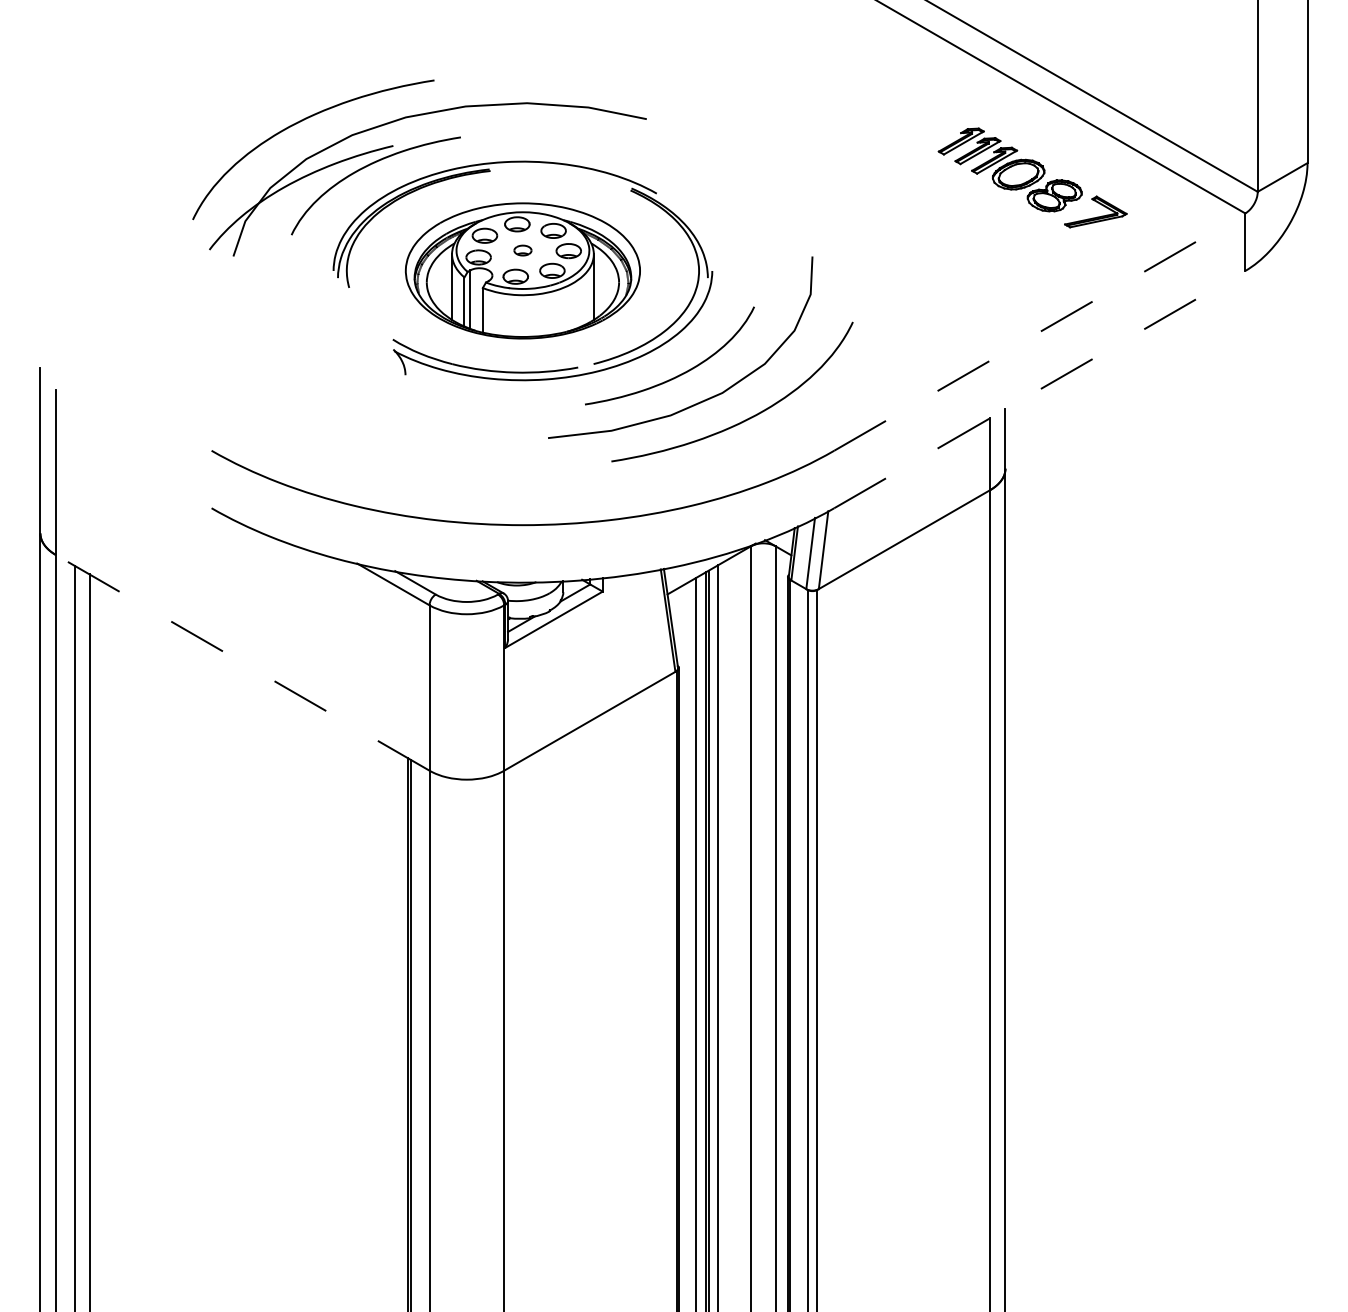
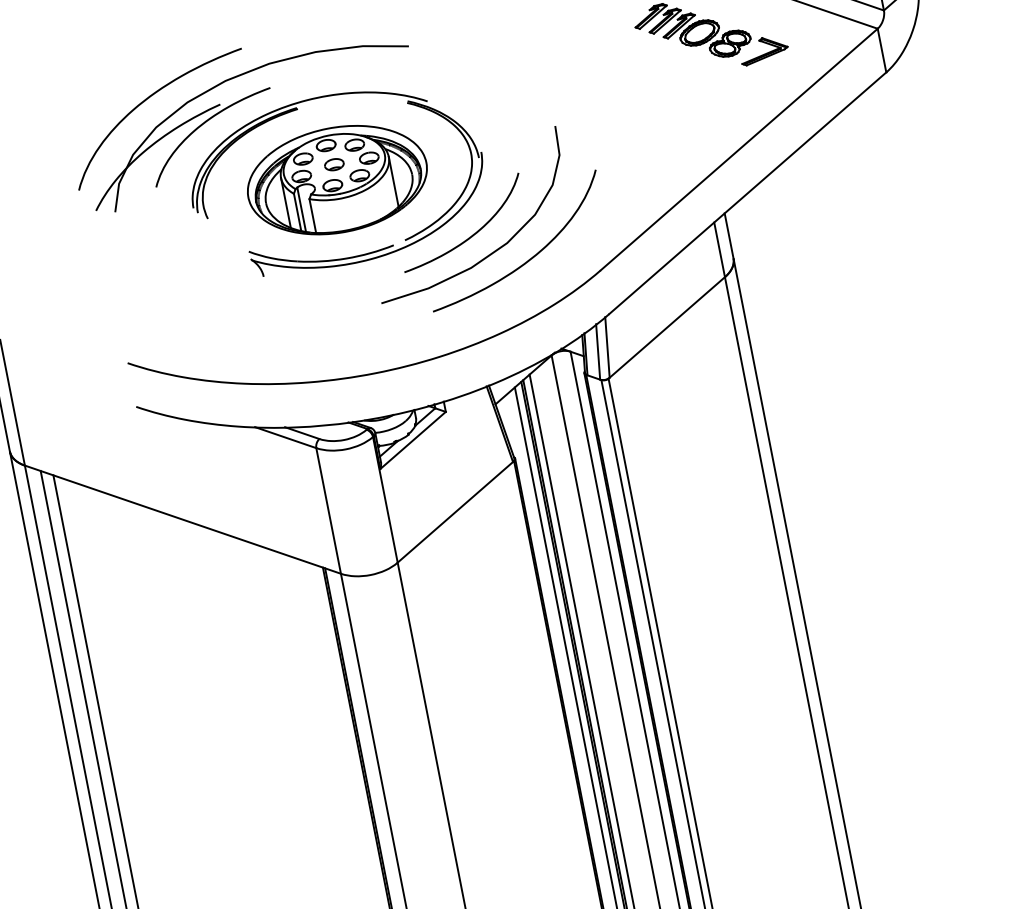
part: (522, 250) -> (334, 164), size x1.43
line: (1040, 331) -> (739, 148), dashed -> solid
line: (1040, 389) -> (748, 193), dashed -> solid
line: (242, 662) -> (182, 519), dashed -> solid

